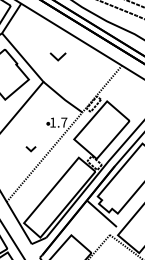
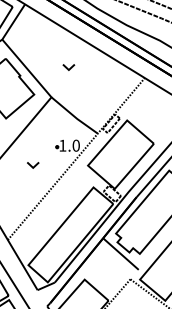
part: (57, 56) -> (68, 67), size x0.62
text: (64, 122) -> (76, 145), 1.7 -> 1.0
part: (30, 149) -> (32, 165), moved

